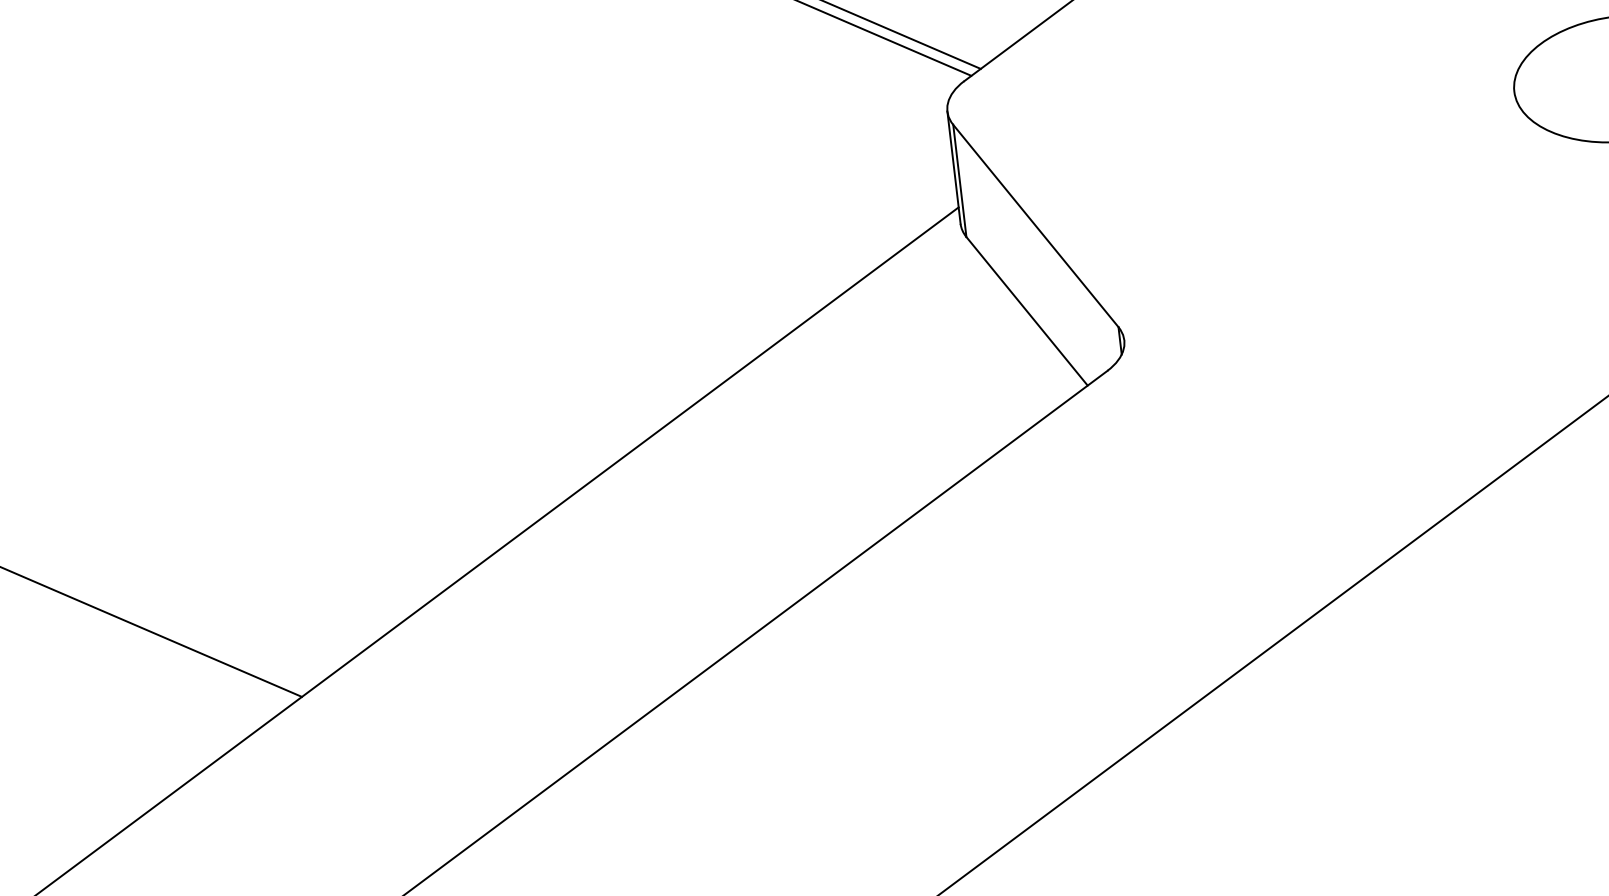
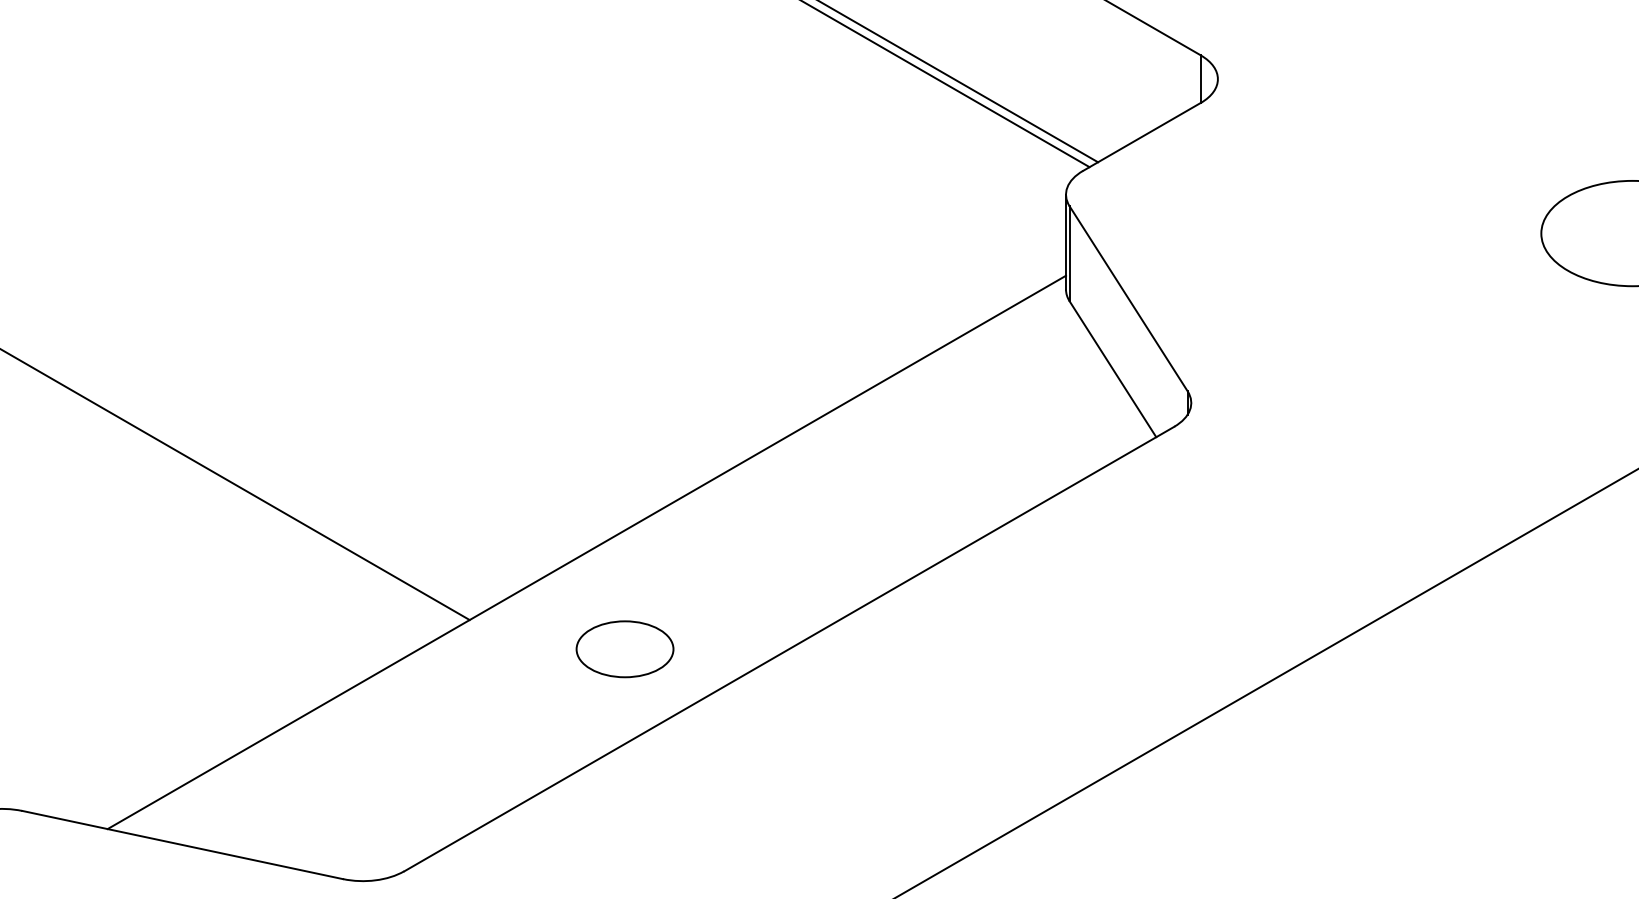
part: (488, 710) -> (624, 649), added

